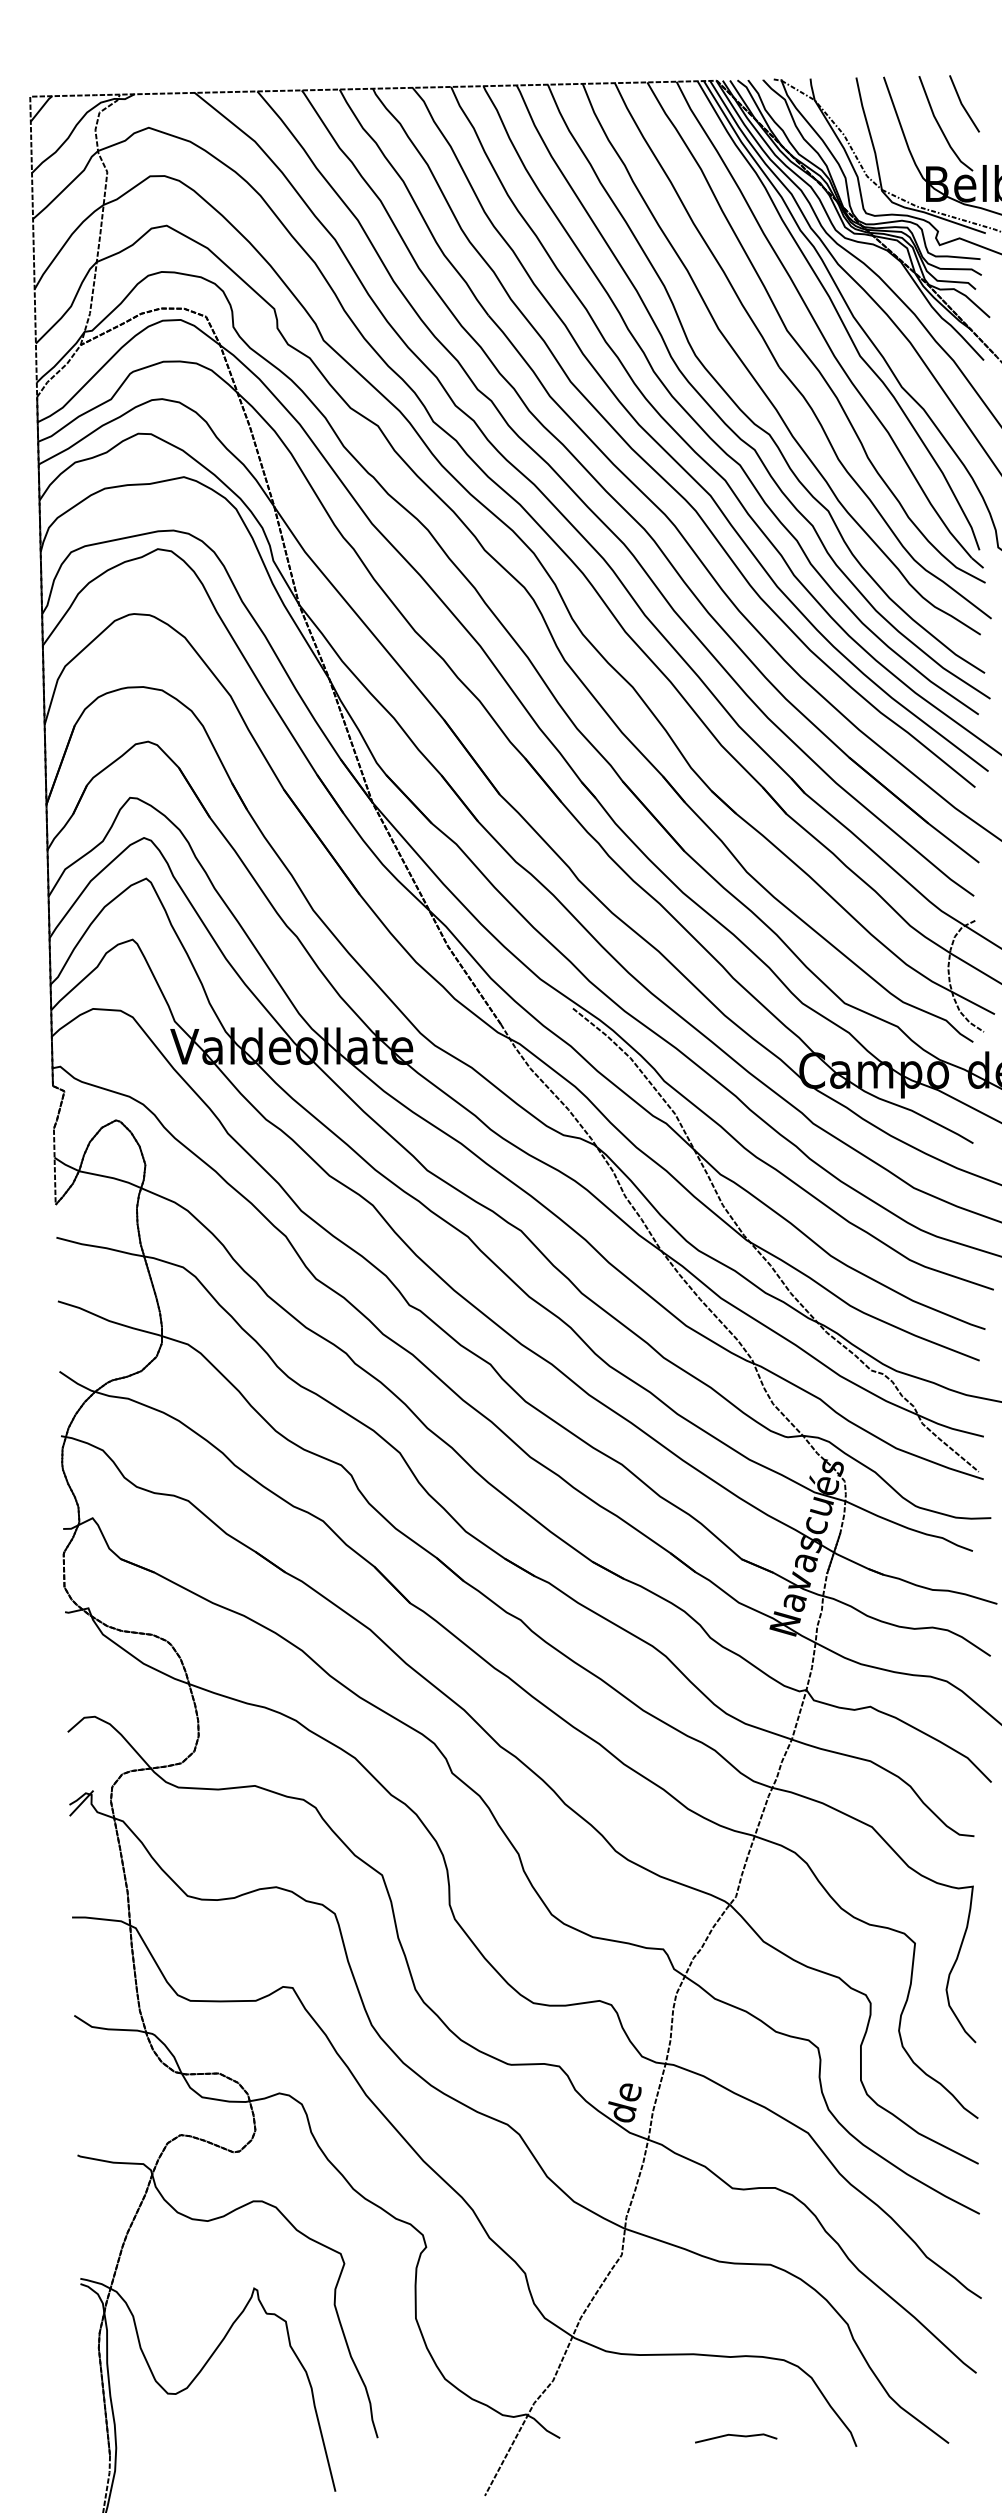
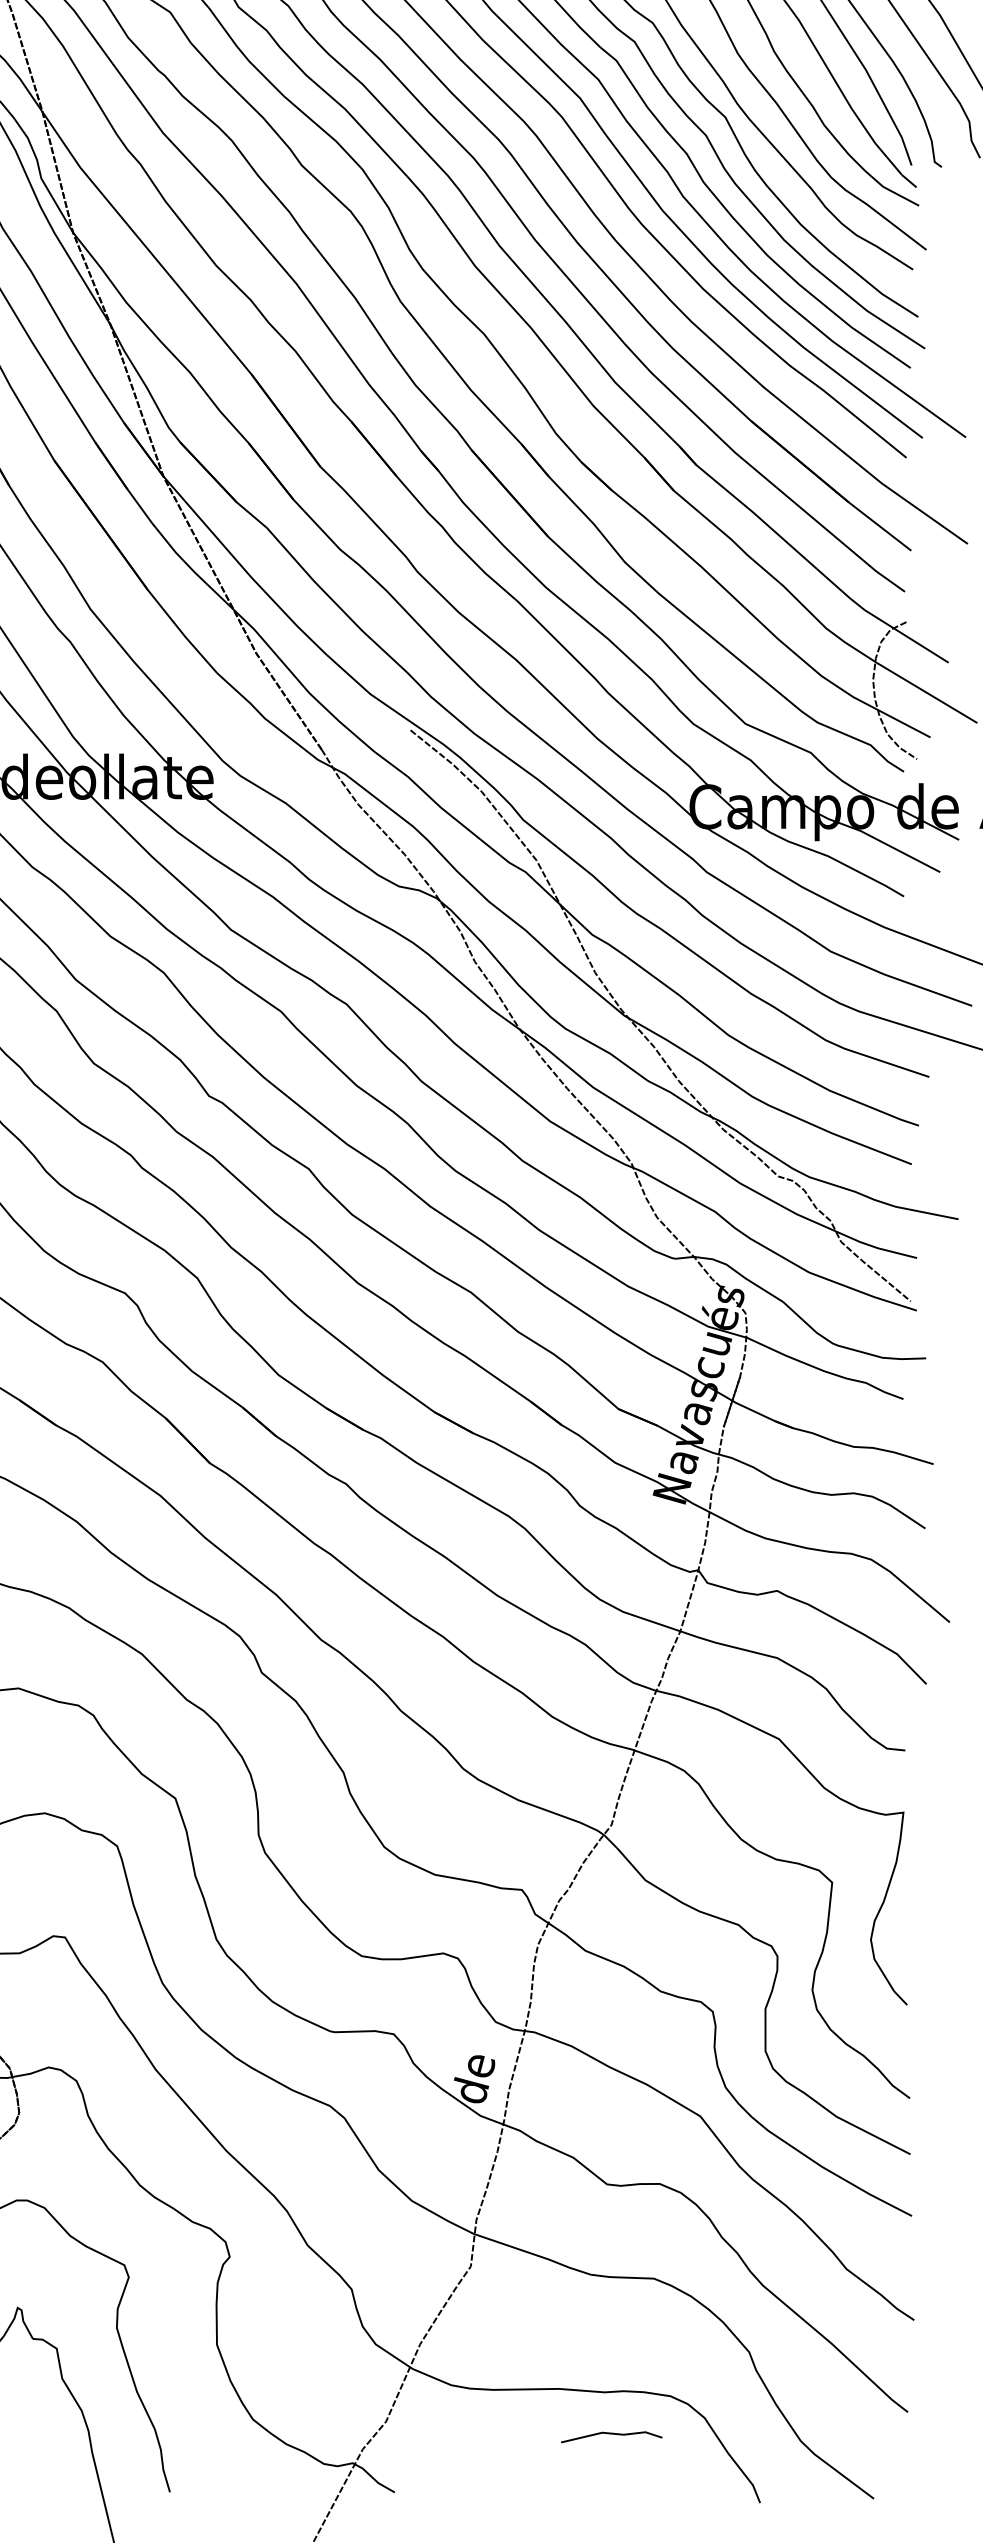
line: (736, 2436) -> (612, 2434), moved

